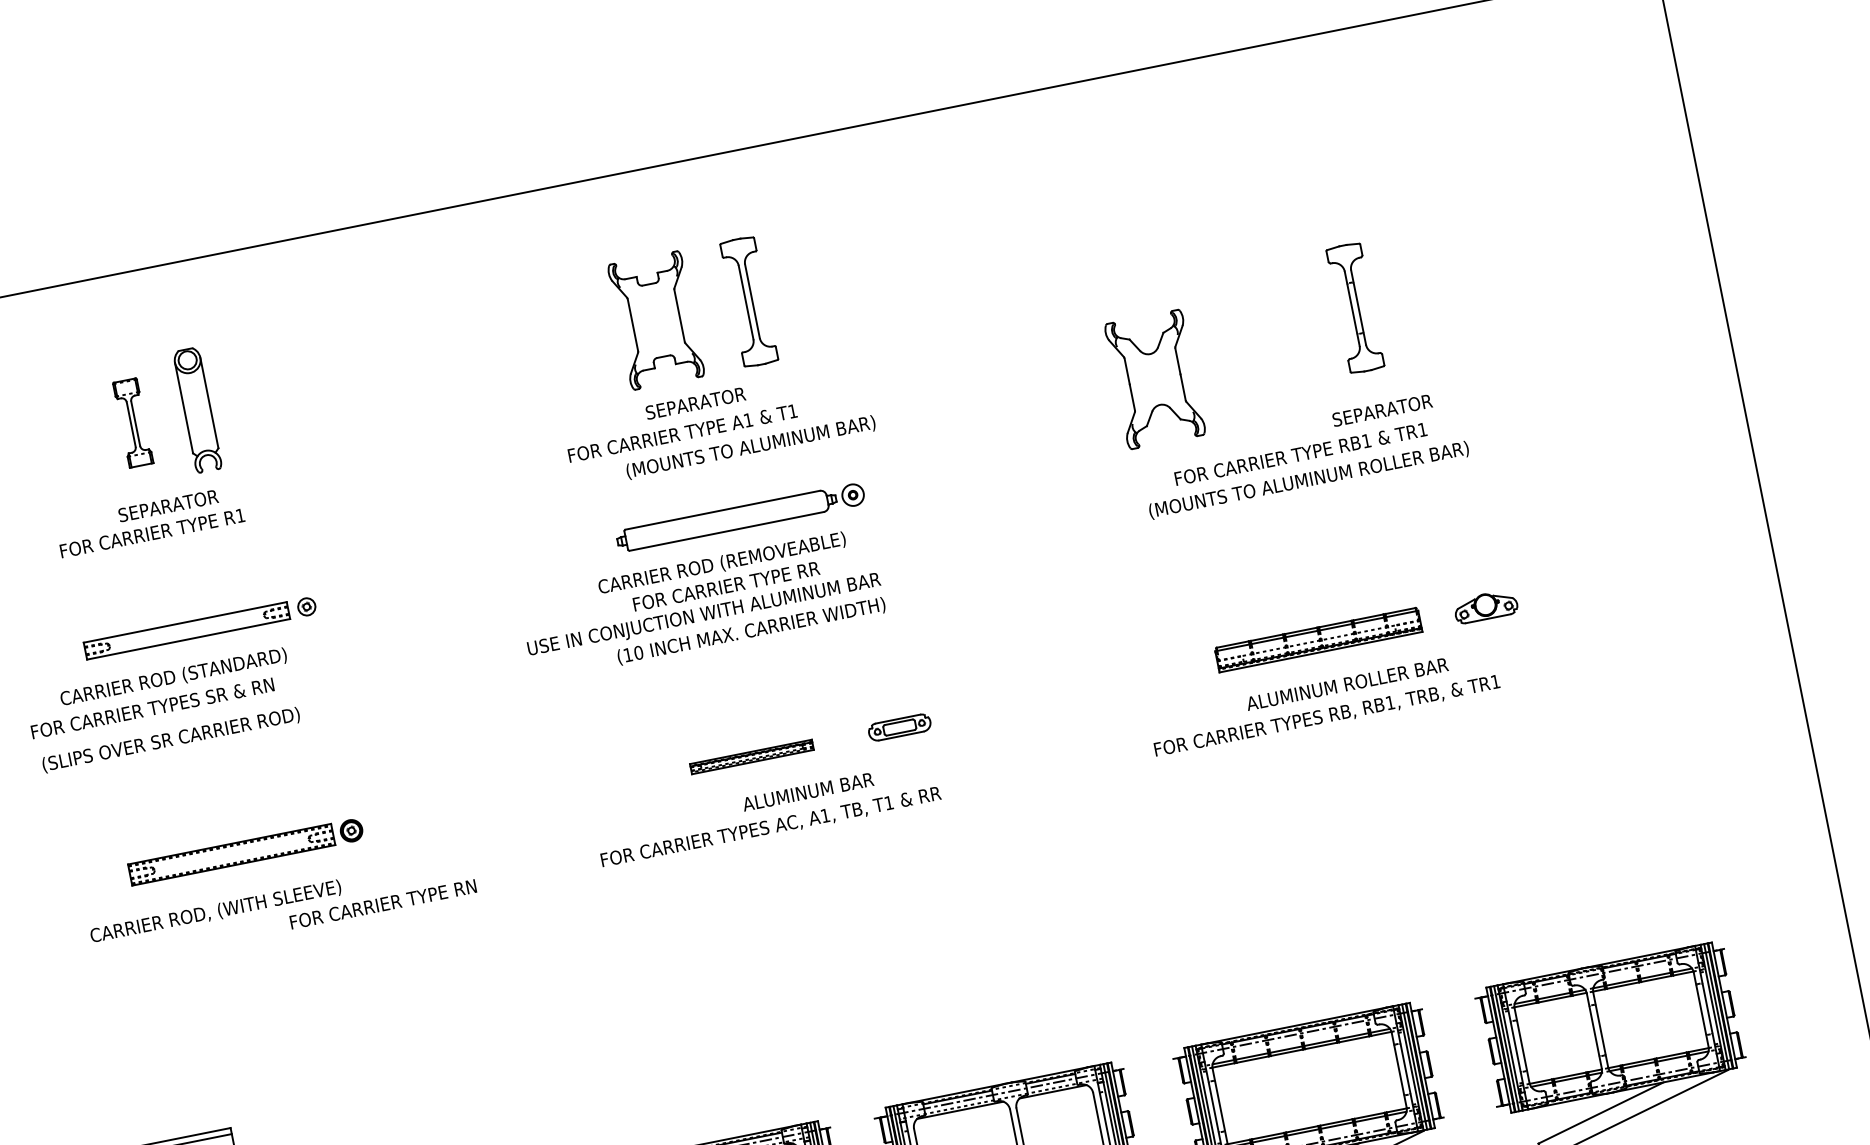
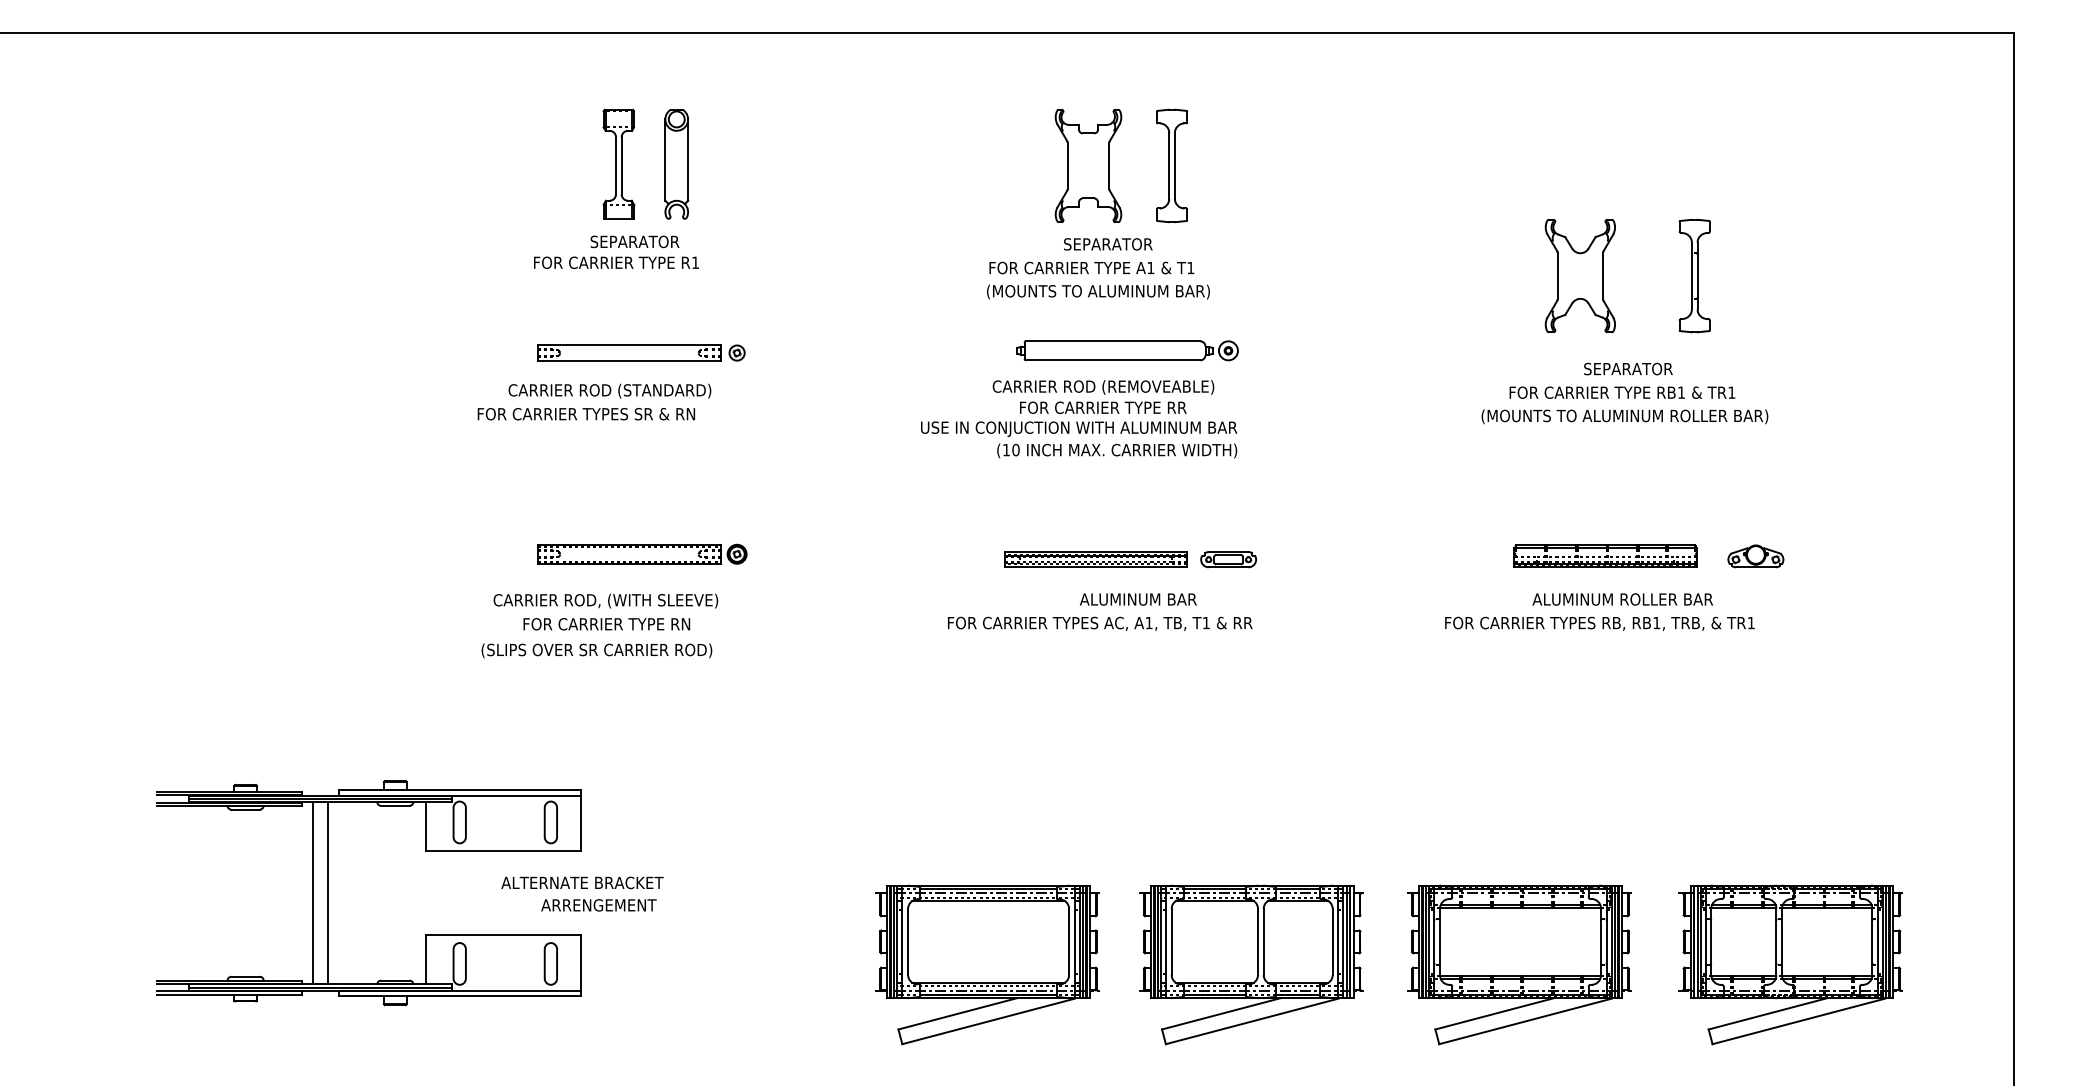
part: (1154, 380) -> (1579, 276), moved
text: (1382, 409) -> (1628, 368), moved
part: (132, 422) -> (618, 163), size x1.43
text: (750, 446) -> (1098, 291), moved
text: (170, 739) -> (596, 650), moved
part: (751, 756) -> (1095, 559), size x1.67
text: (382, 904) -> (606, 624), moved

